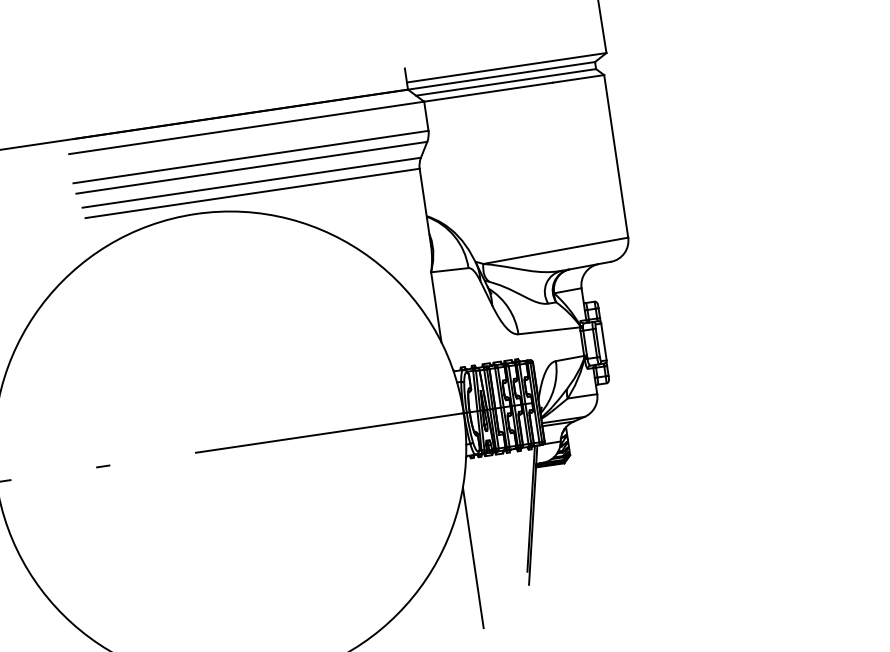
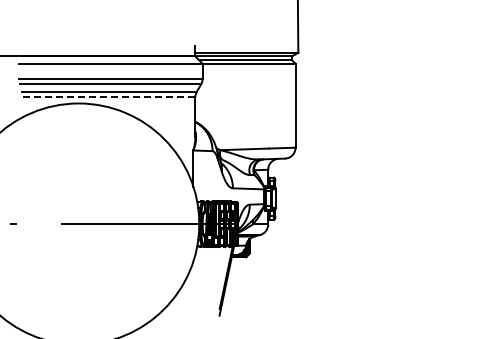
line: (253, 193) -> (109, 97), solid -> dashed
line: (473, 557) -> (193, 297), removed

